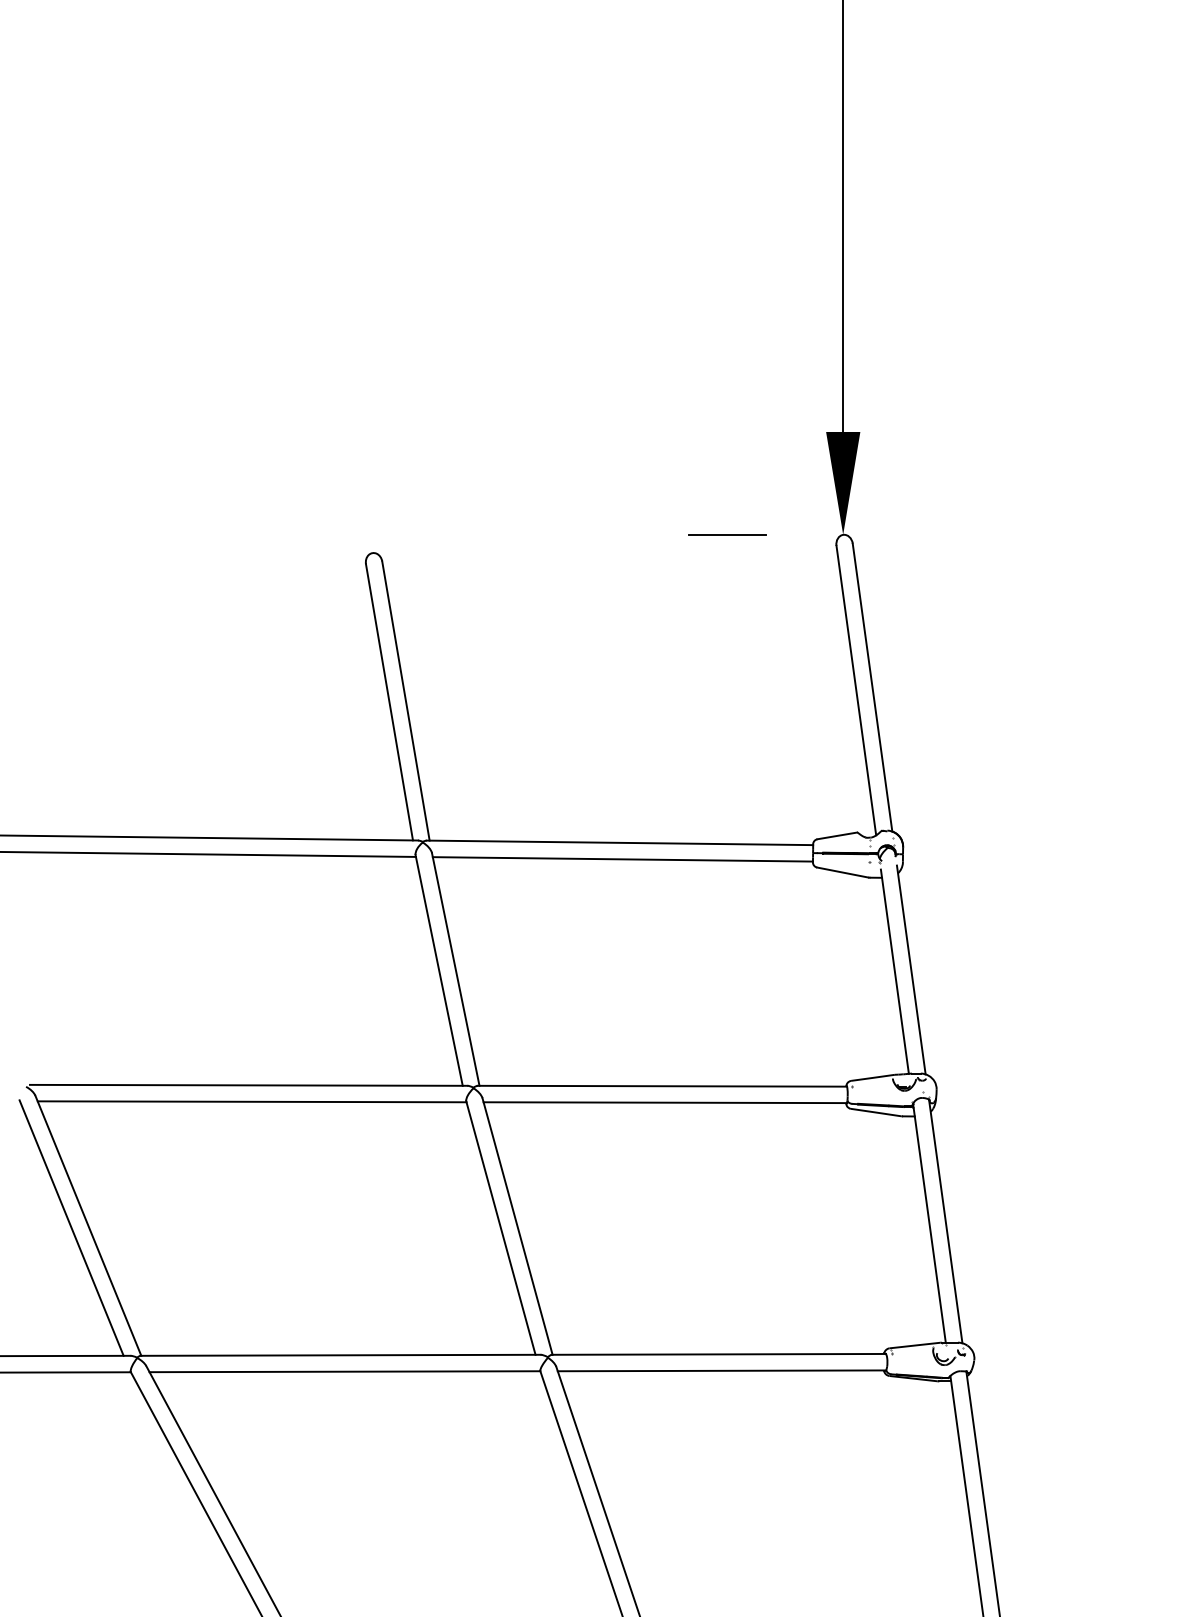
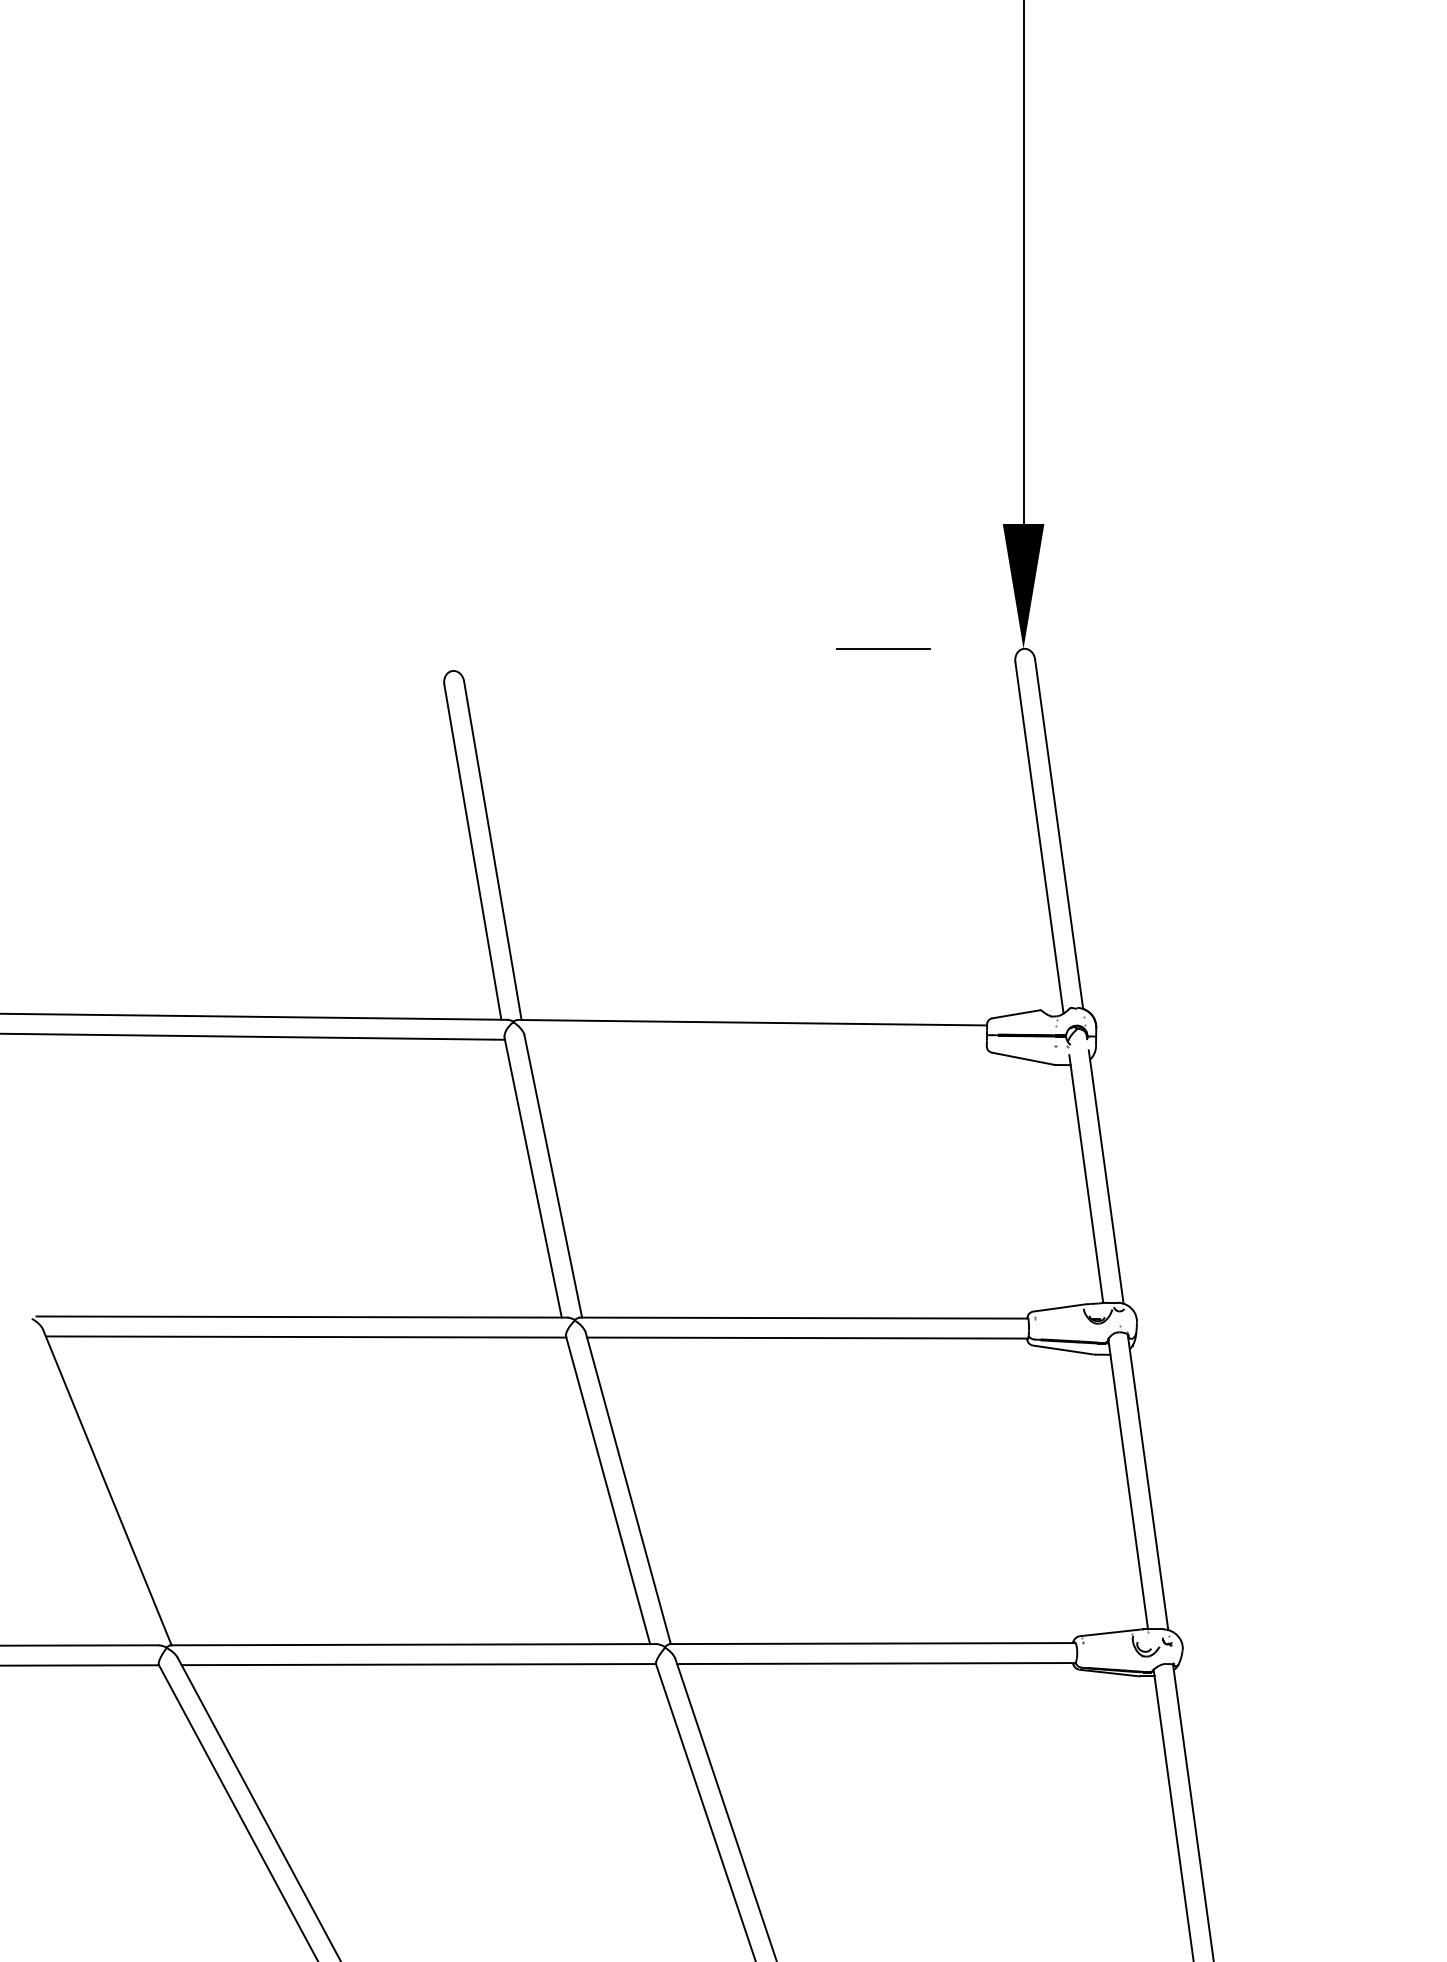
line: (622, 859) -> (755, 1042), removed
line: (71, 1228) -> (86, 1490), removed

